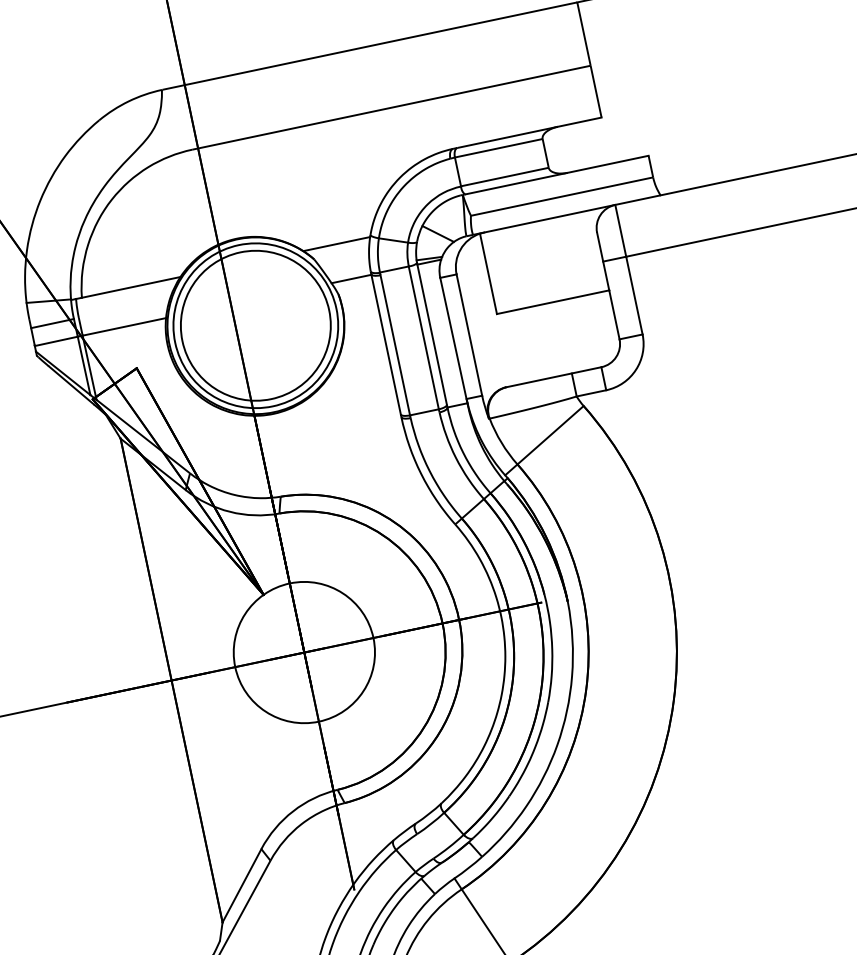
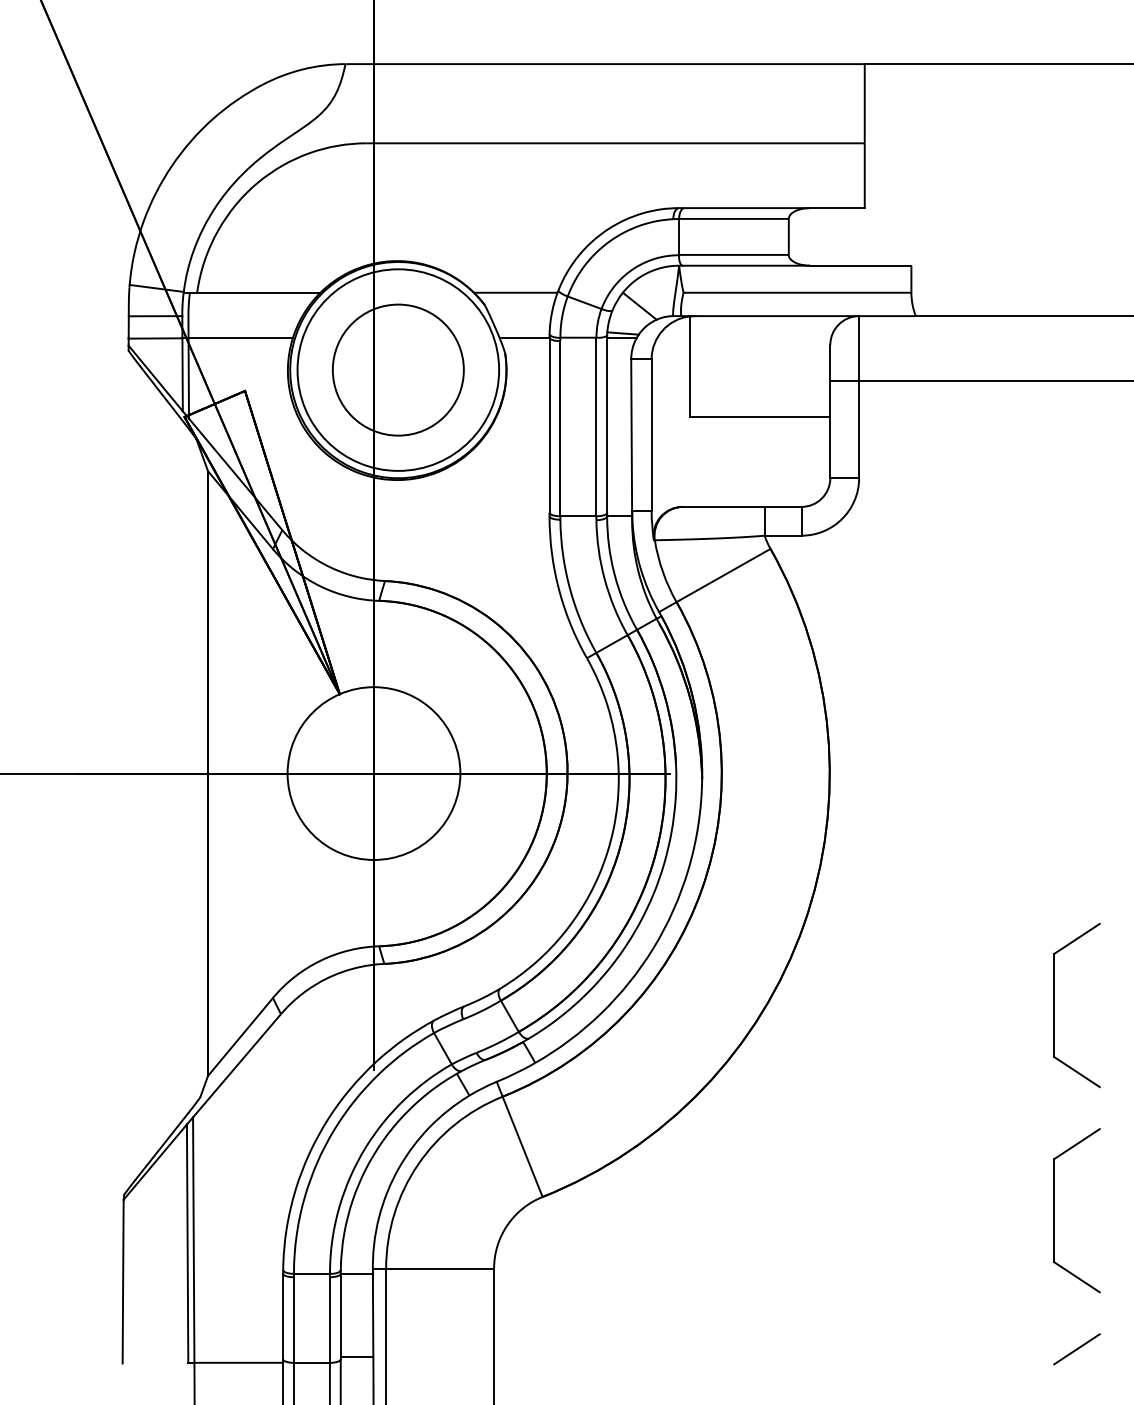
circle: (255, 325) -> (397, 369), size x0.71

